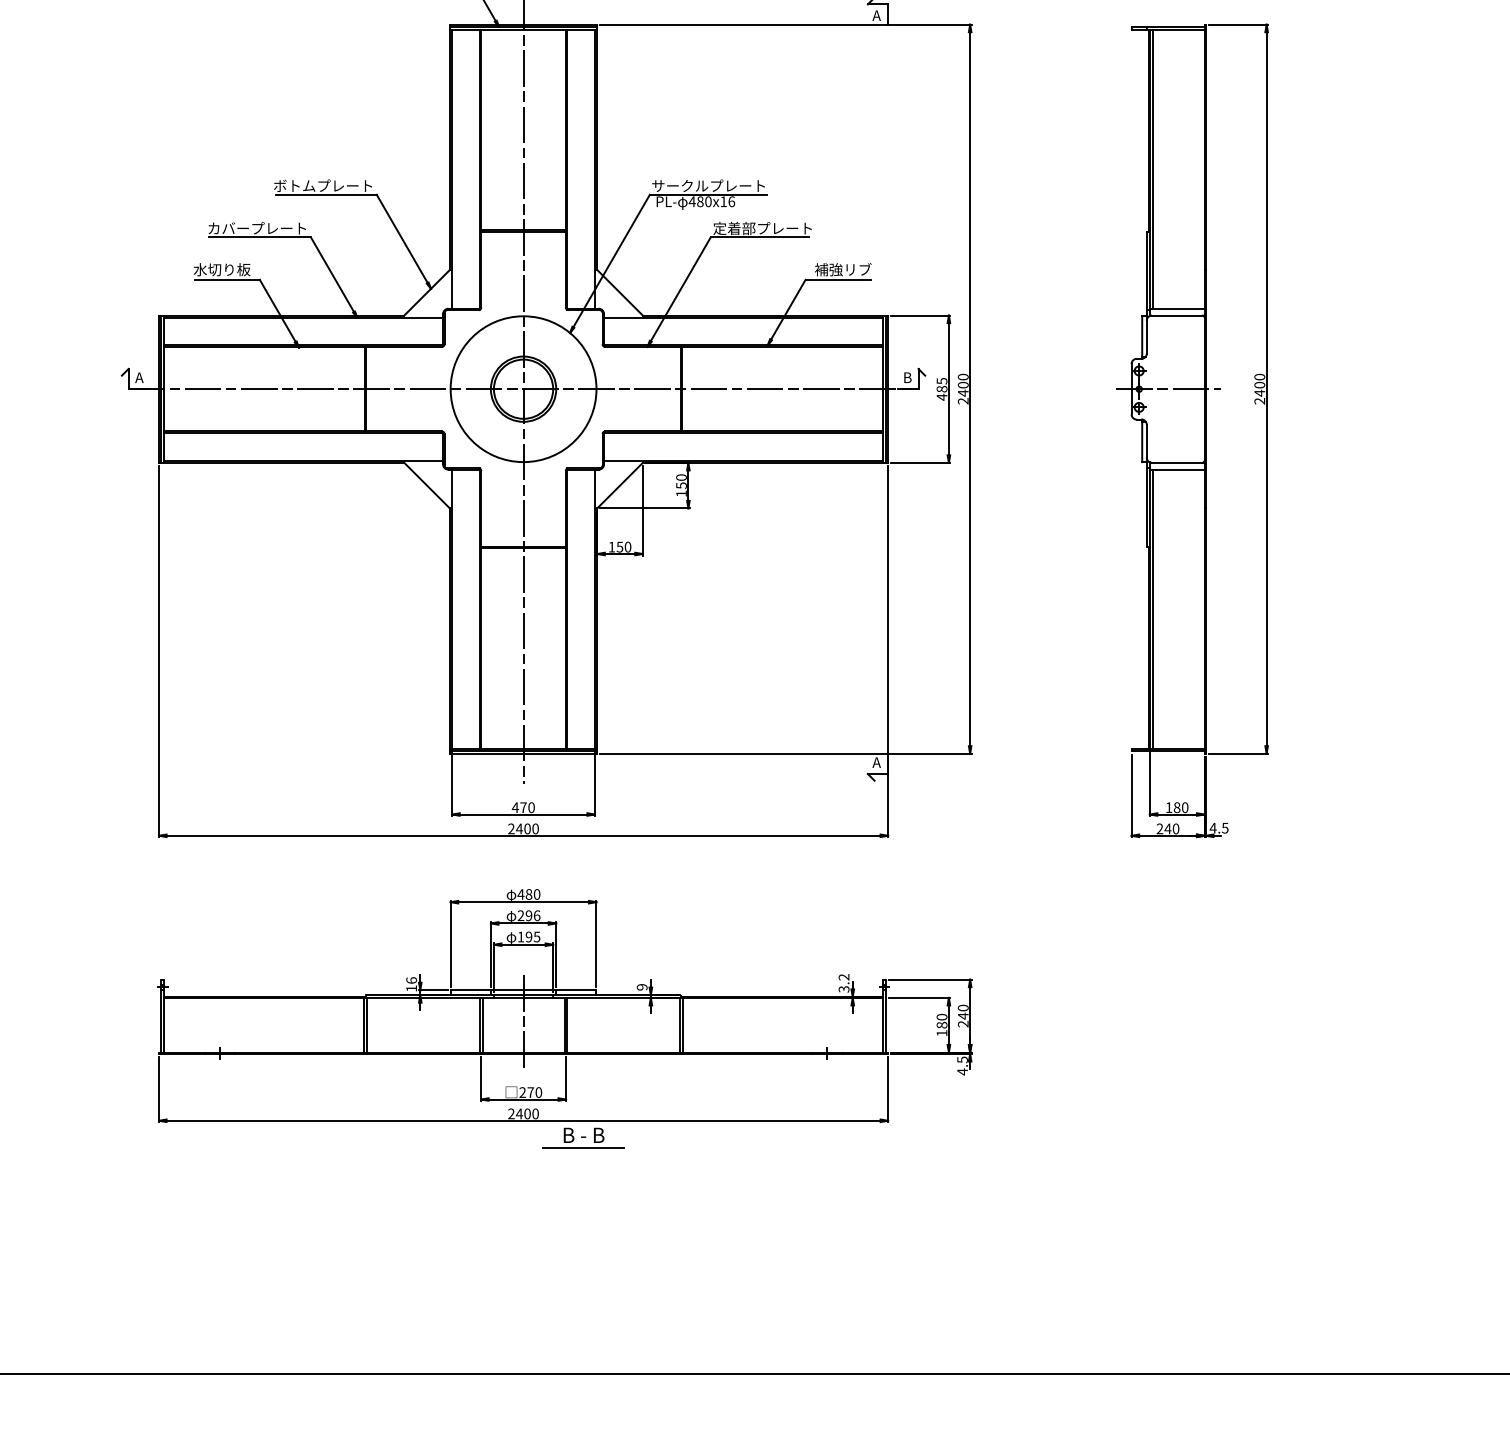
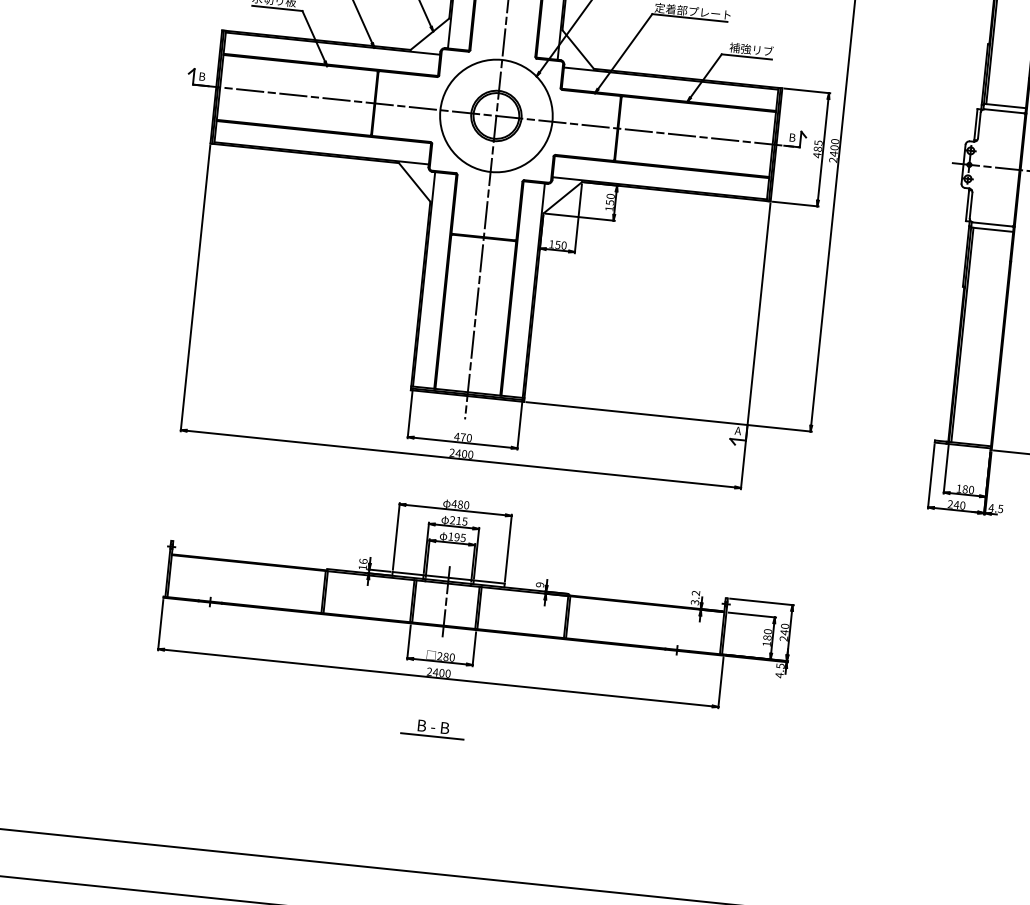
text: (139, 377) -> (202, 76), A -> B
text: (532, 915) -> (461, 521), 296 -> 215
text: (530, 1092) -> (445, 656), 270 -> 280
part: (583, 1137) -> (433, 728), moved

